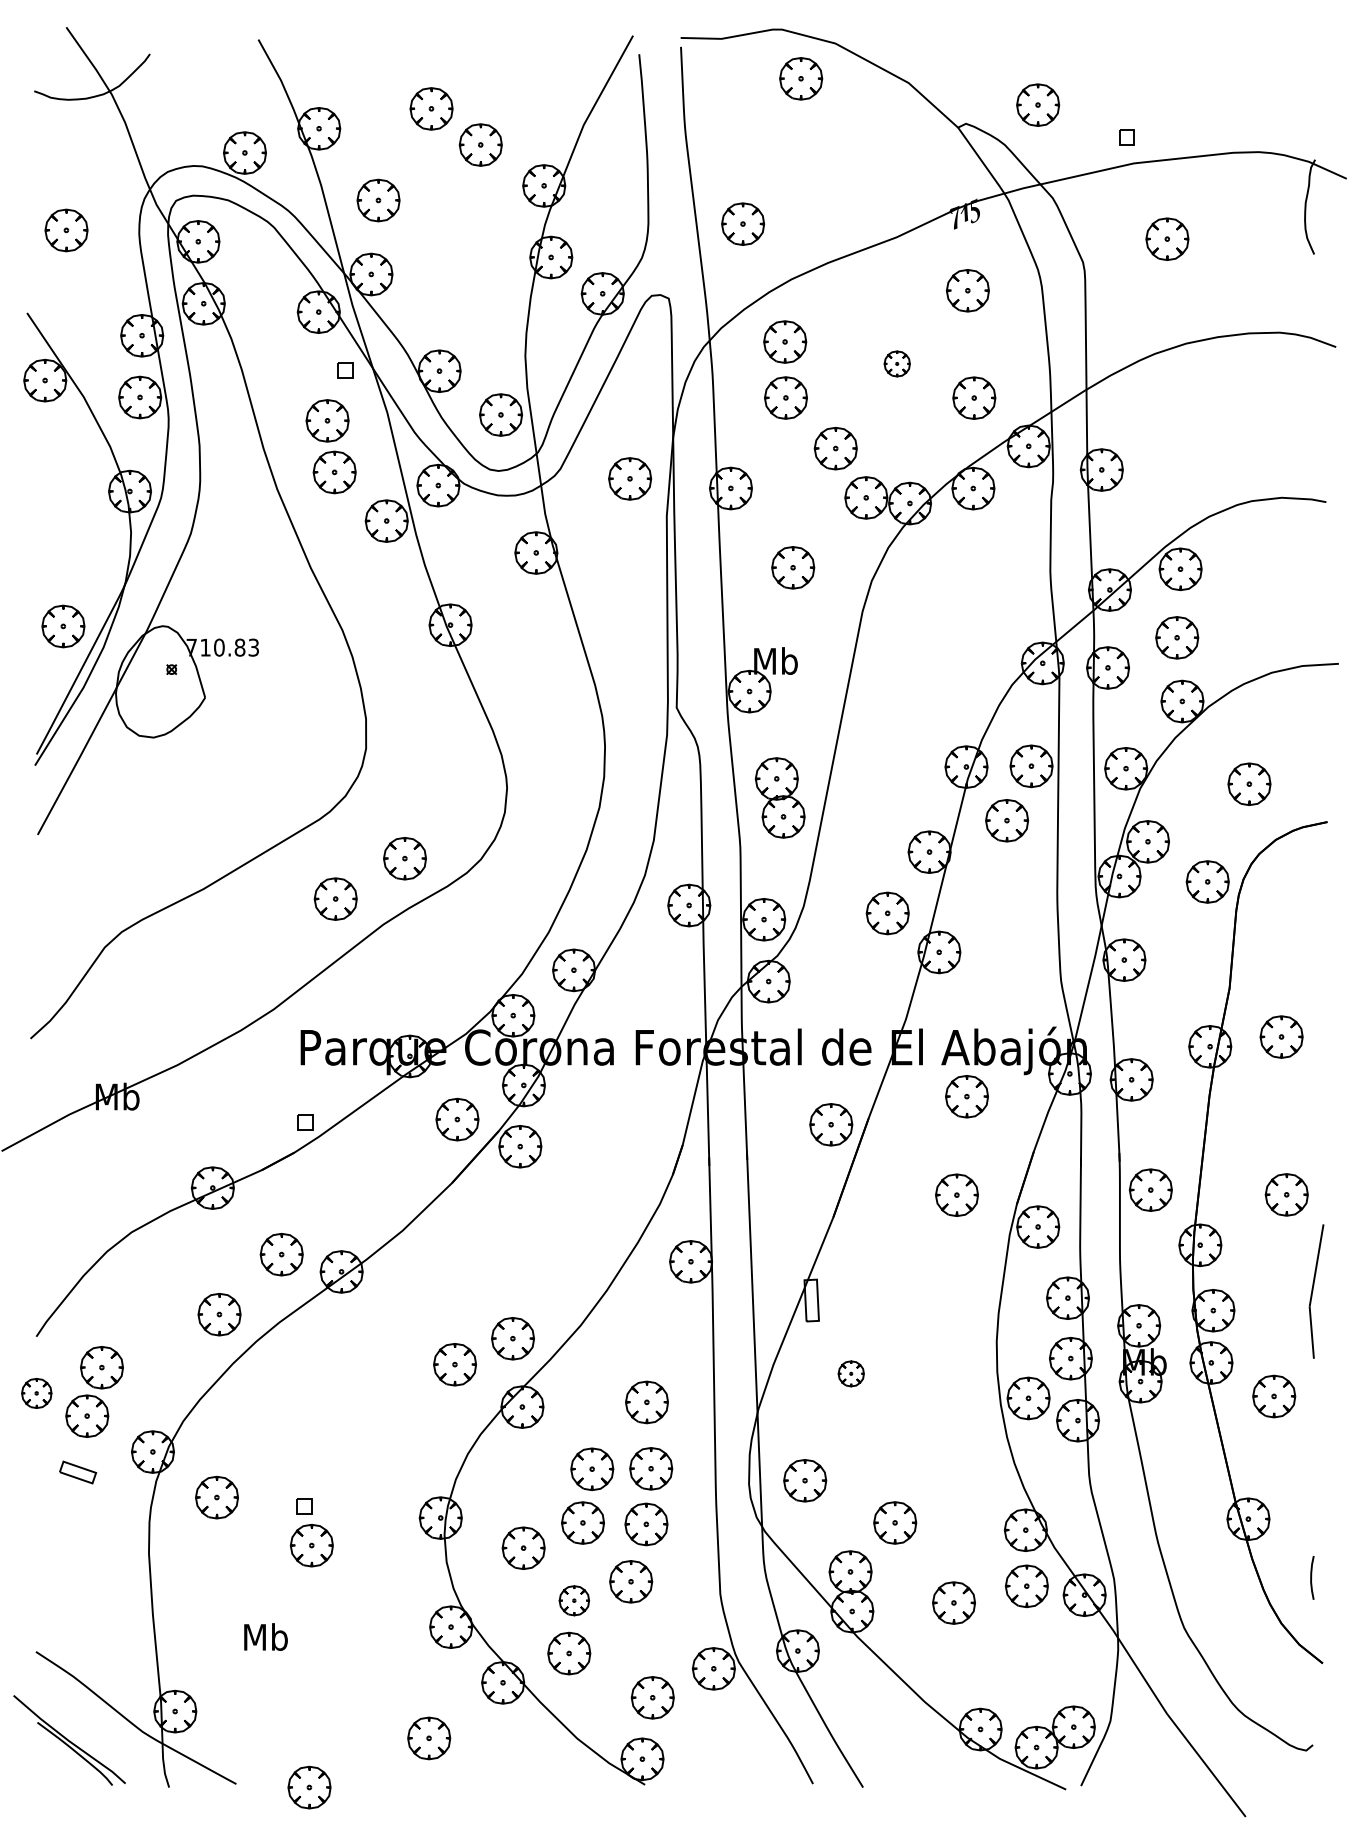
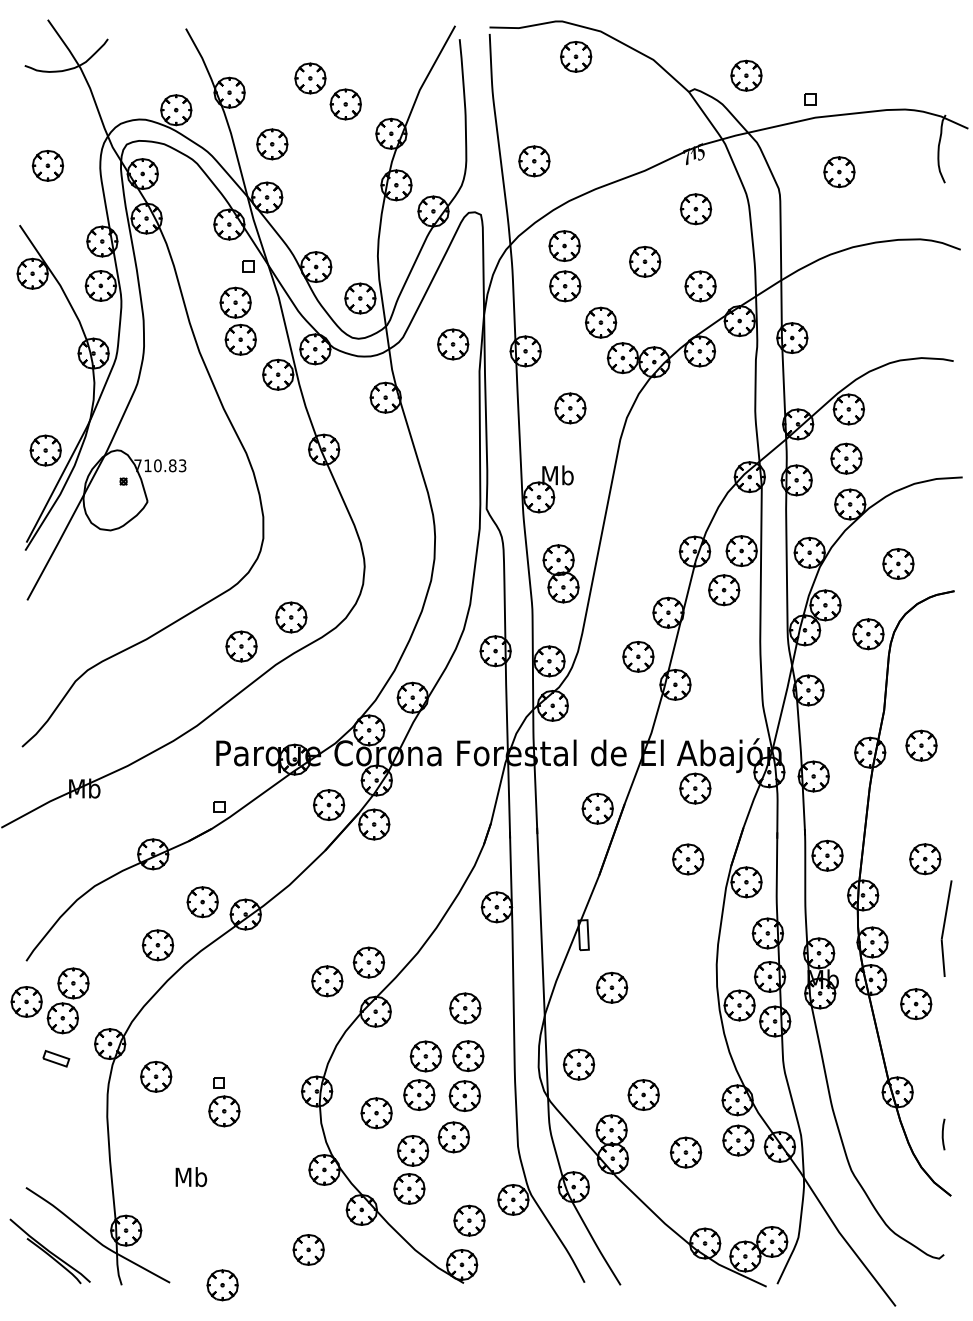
part: (897, 363) -> (645, 261), size x1.67
part: (851, 1373) -> (612, 987), size x1.67
part: (36, 1393) -> (26, 1001), size x1.43
part: (574, 1600) -> (413, 1150), size x1.43

